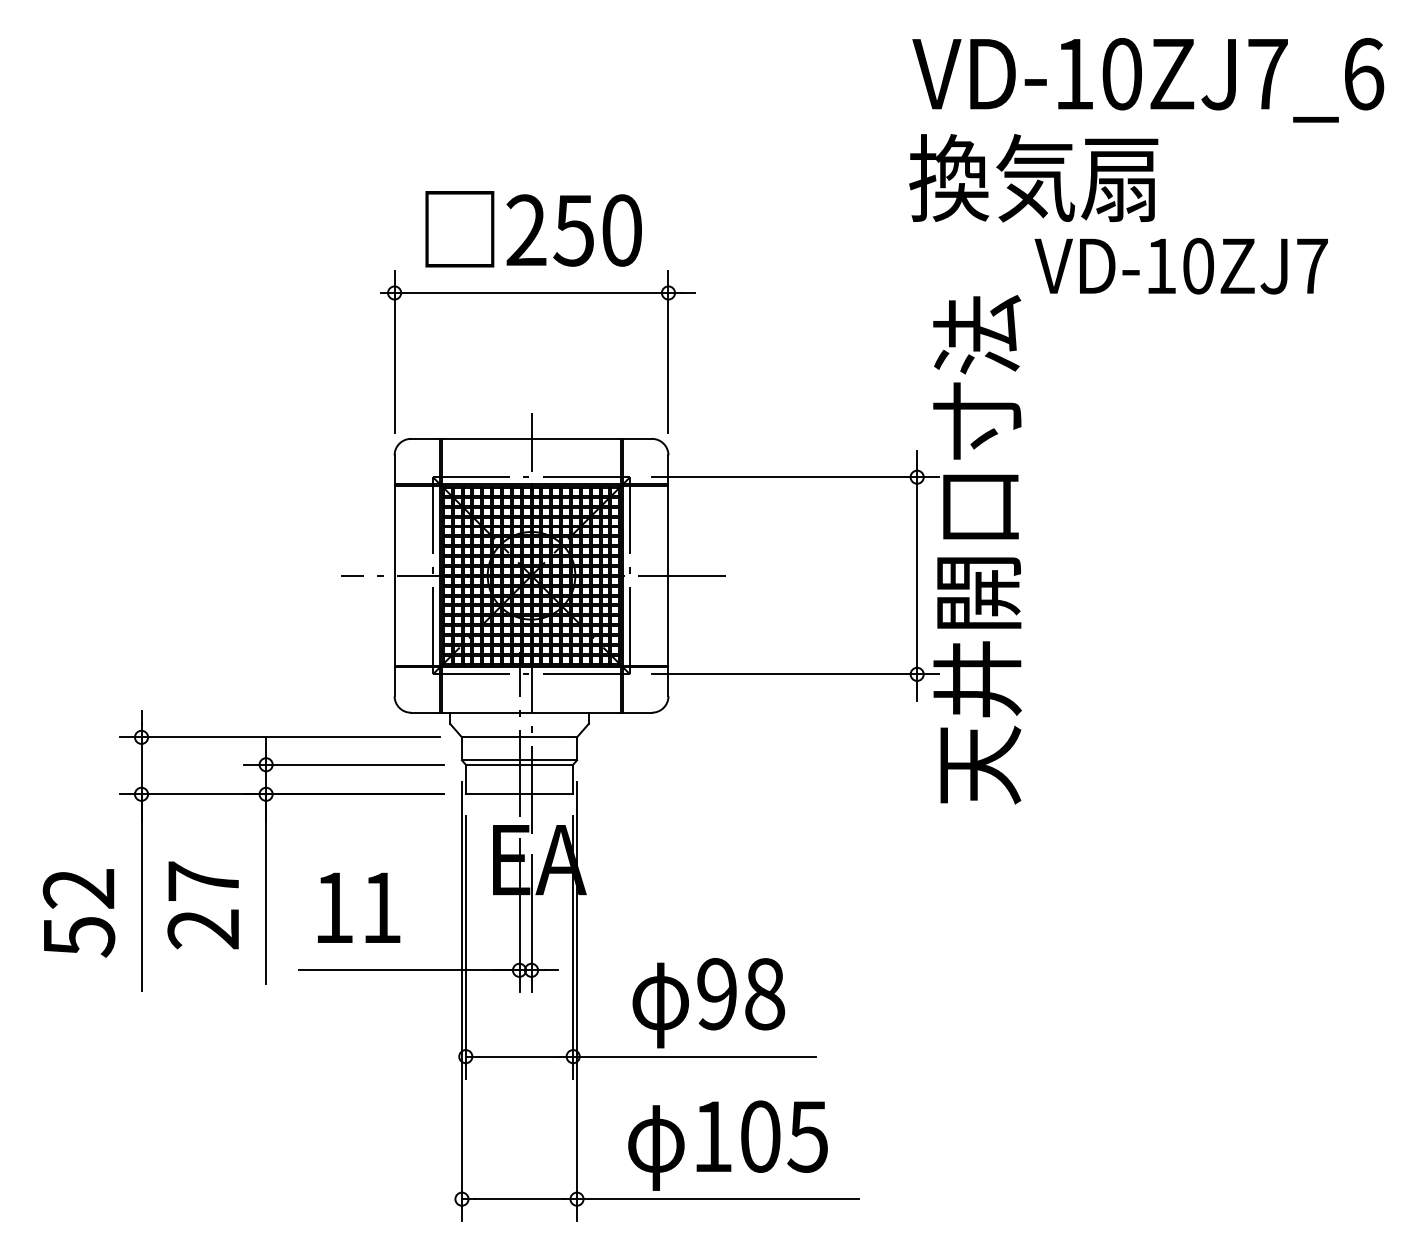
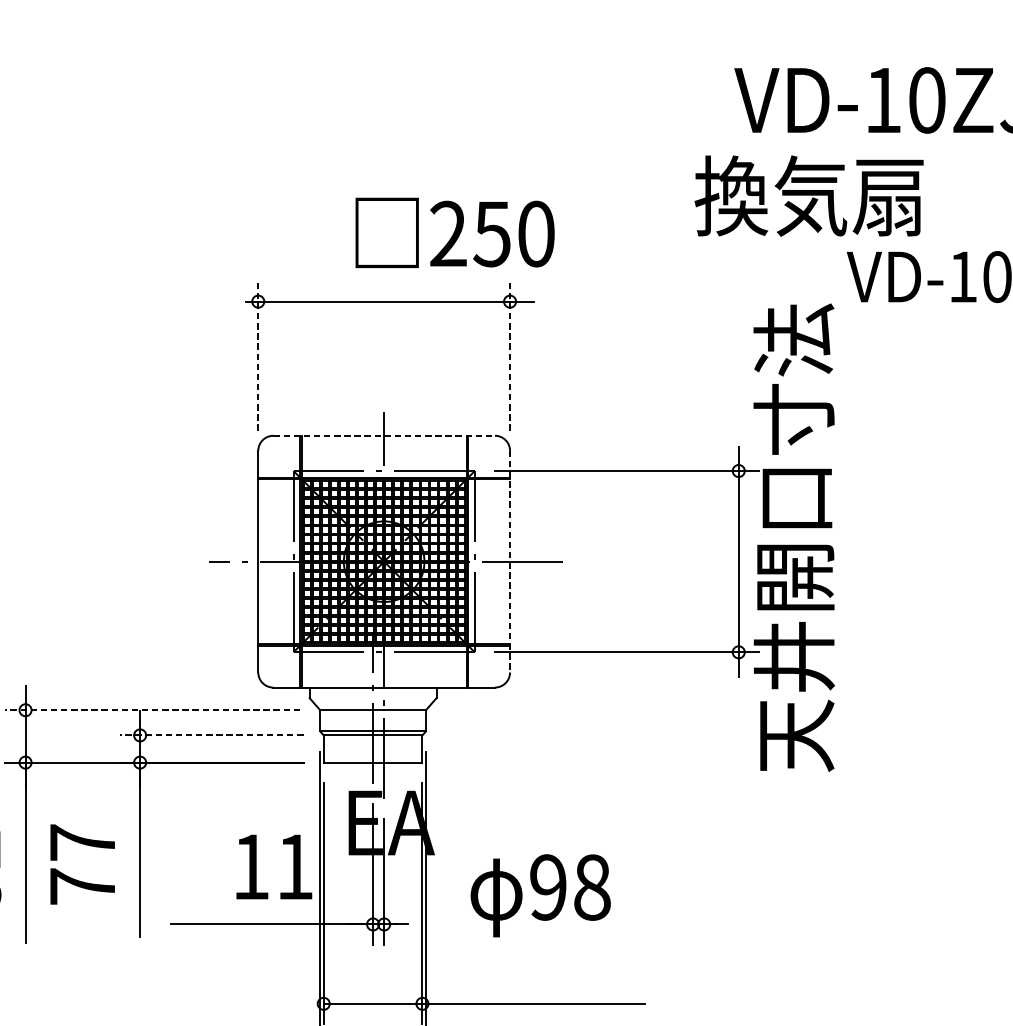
text: (1033, 178) -> (808, 196), moved
text: (533, 229) -> (454, 233), moved
line: (394, 351) -> (258, 355), solid -> dashed
line: (668, 351) -> (510, 355), solid -> dashed
line: (532, 438) -> (385, 435), solid -> dashed
line: (668, 576) -> (510, 562), solid -> dashed
line: (279, 737) -> (152, 710), solid -> dashed
line: (344, 764) -> (212, 735), solid -> dashed
text: (359, 907) -> (274, 866), moved
text: (202, 929) -> (81, 886), 27 -> 77
text: (708, 1003) -> (540, 896), moved

